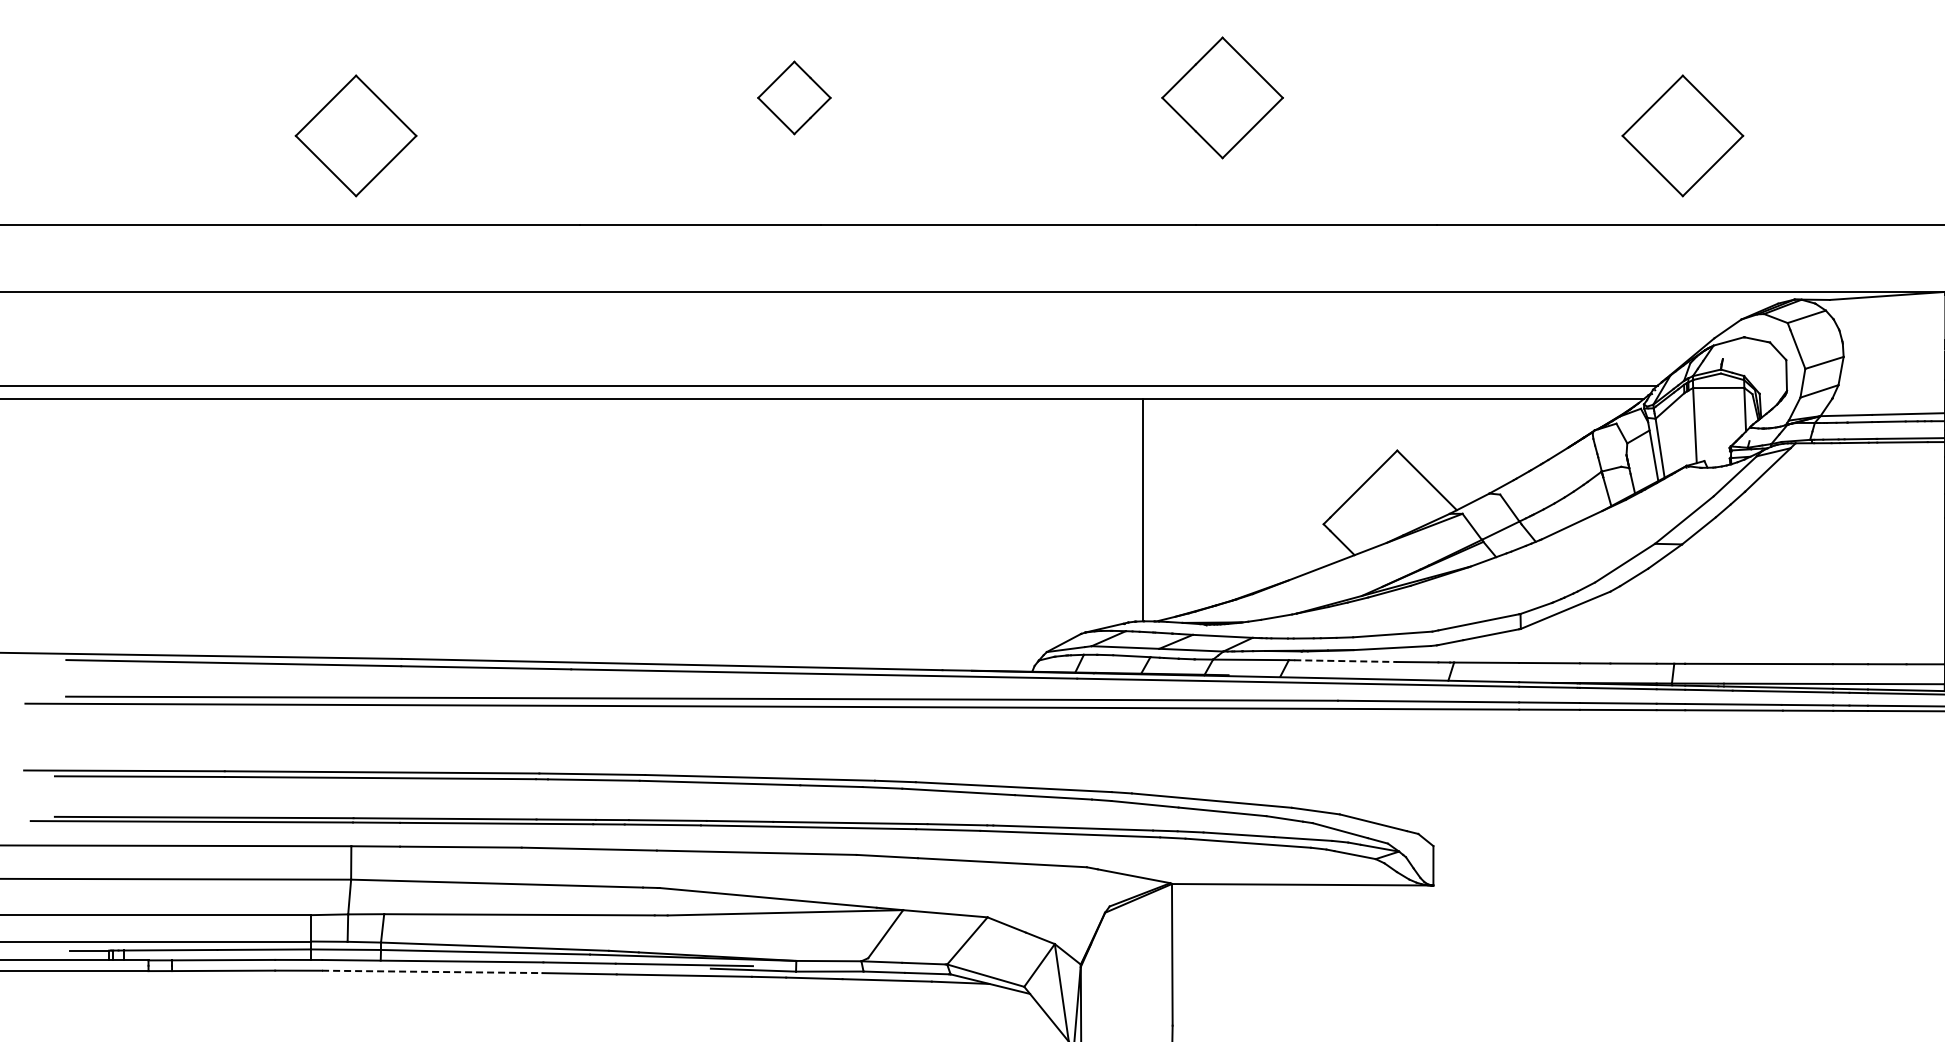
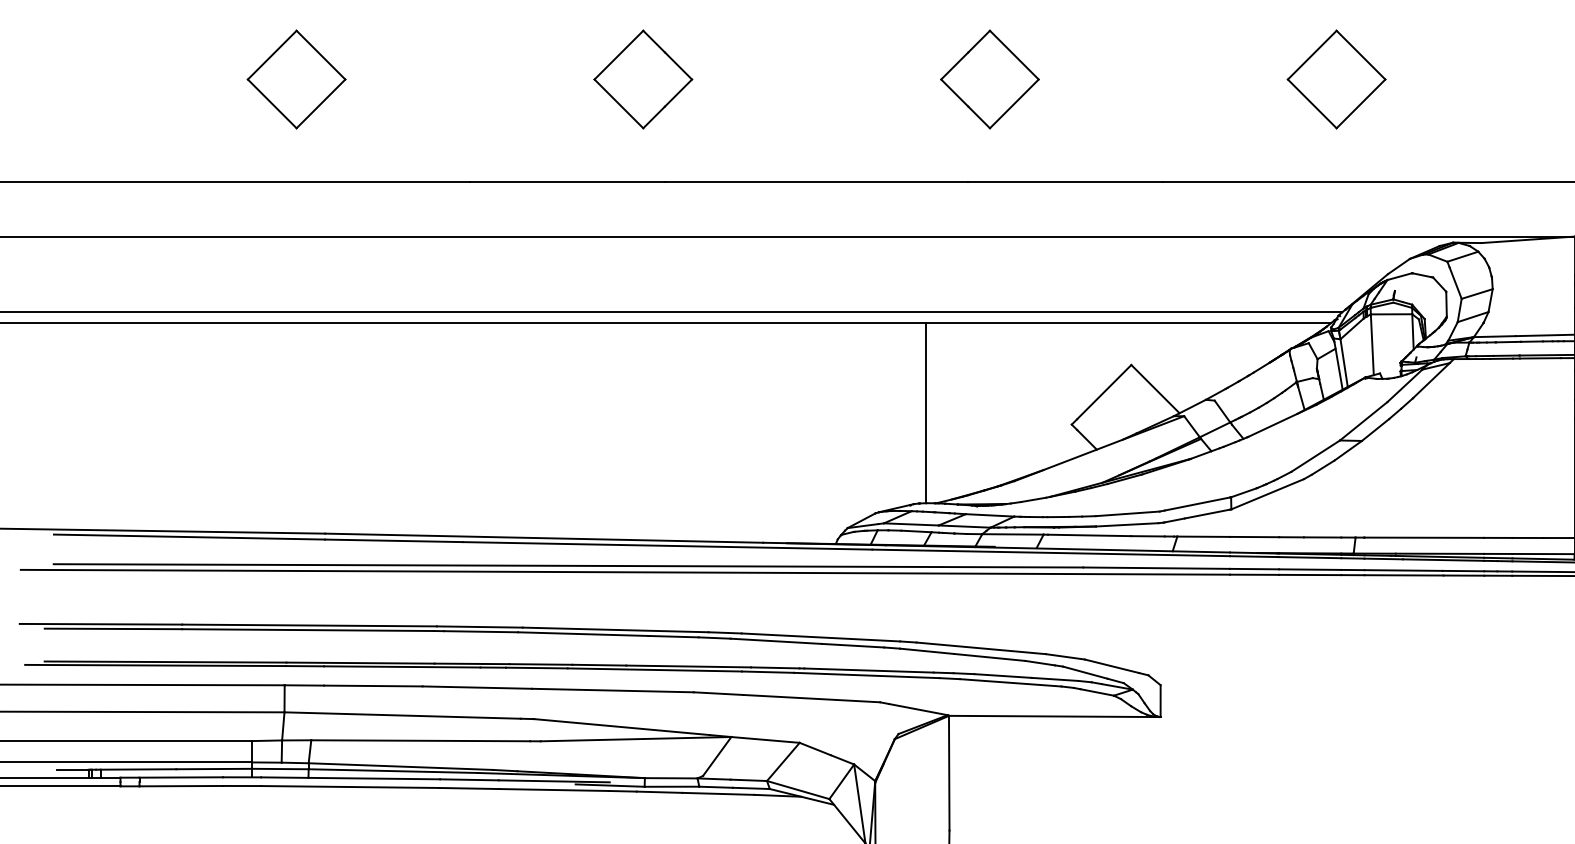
part: (794, 97) -> (643, 79), size x1.67
part: (355, 135) -> (296, 79), moved
part: (1682, 135) -> (1336, 79), moved
line: (1346, 661) -> (1090, 535), dashed -> solid
line: (432, 971) -> (350, 786), dashed -> solid

